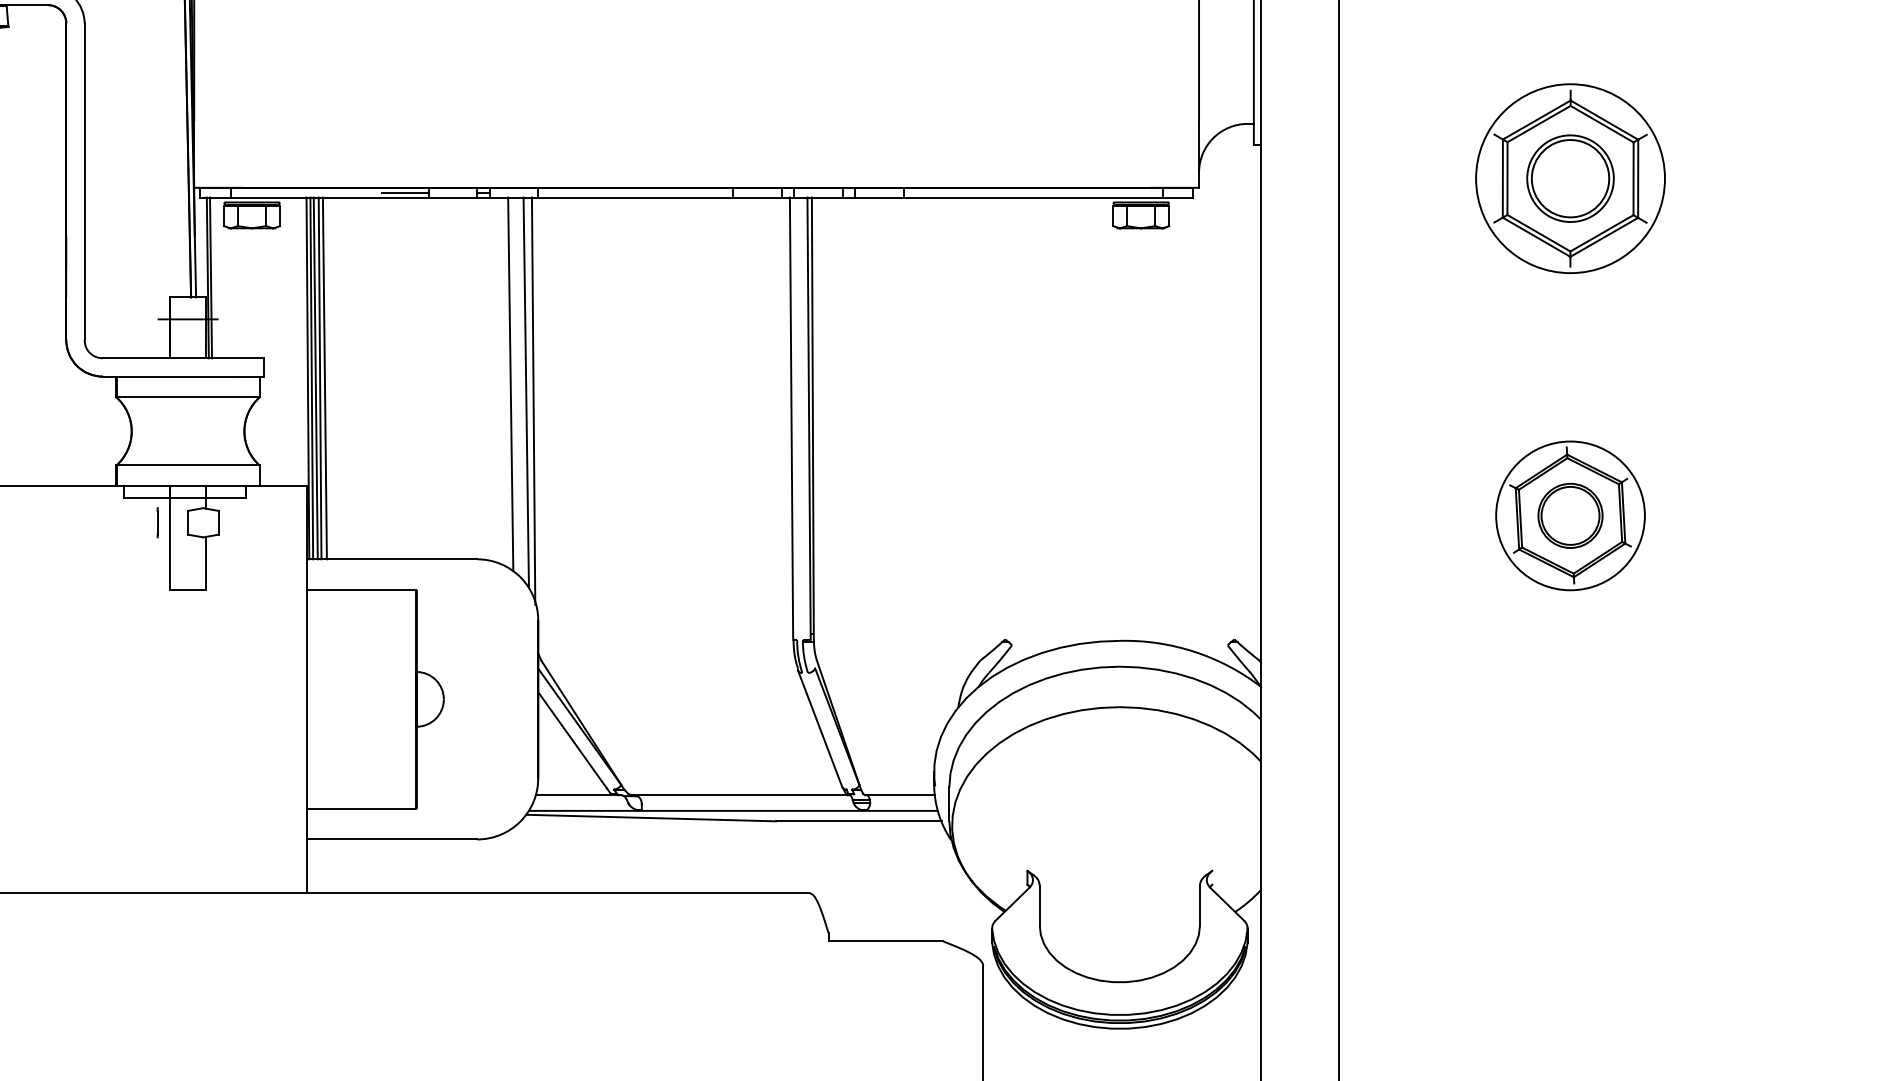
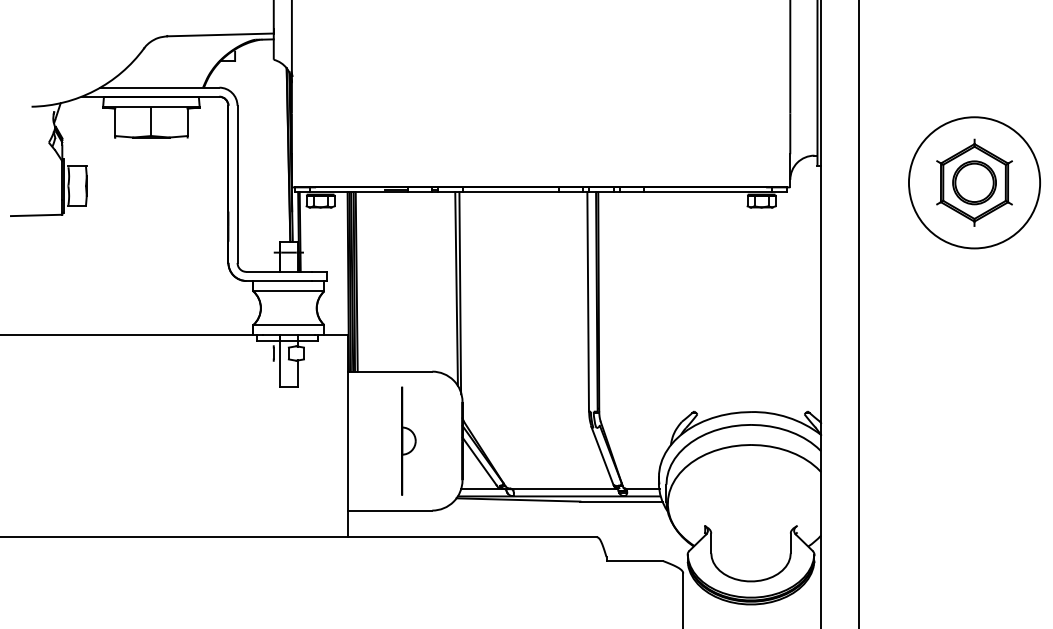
circle: (1570, 177) -> (974, 182), size x1.4
line: (509, 383) -> (448, 284), removed
part: (1570, 514) -> (974, 349), removed
line: (360, 589) -> (374, 386), removed
line: (360, 809) -> (374, 495), removed

